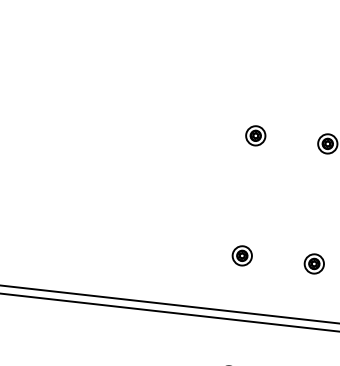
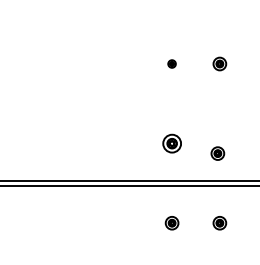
part: (254, 134) -> (171, 63), size x0.6
part: (241, 255) -> (171, 143), size x1.4
part: (313, 263) -> (217, 153), moved

